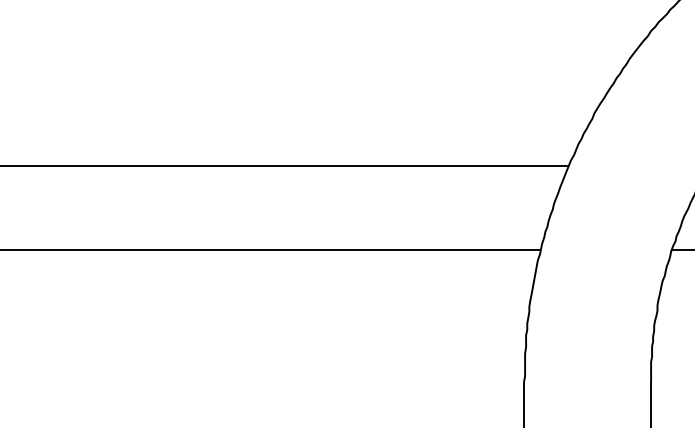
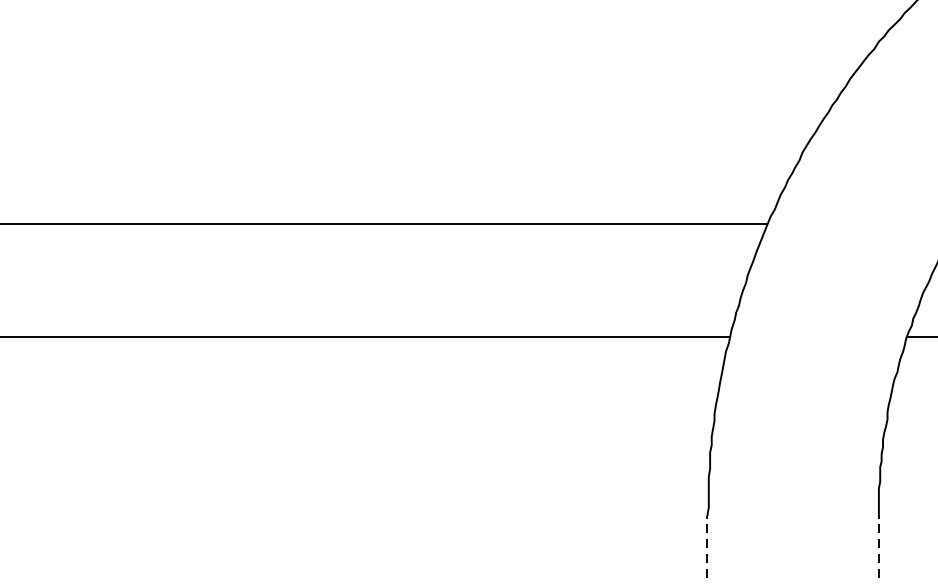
line: (524, 405) -> (707, 547), solid -> dashed
line: (651, 405) -> (879, 547), solid -> dashed

